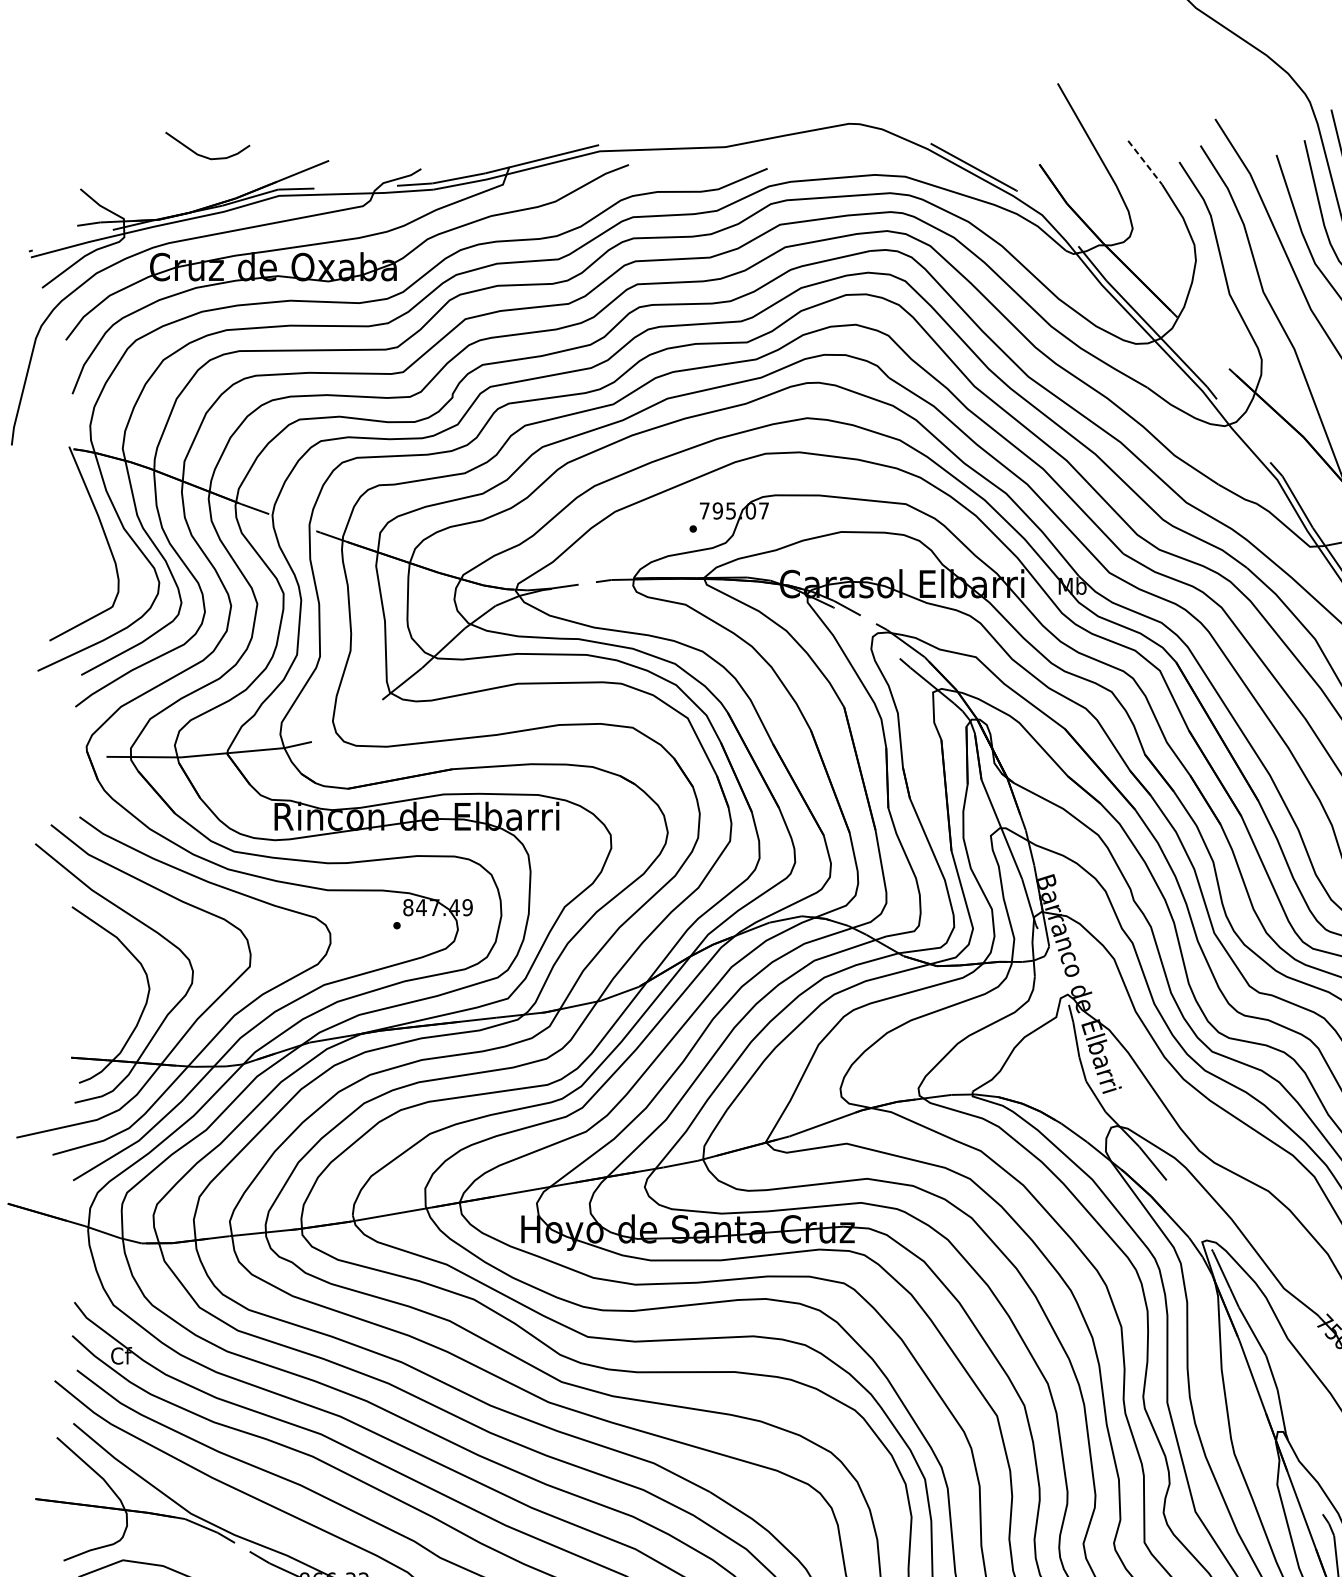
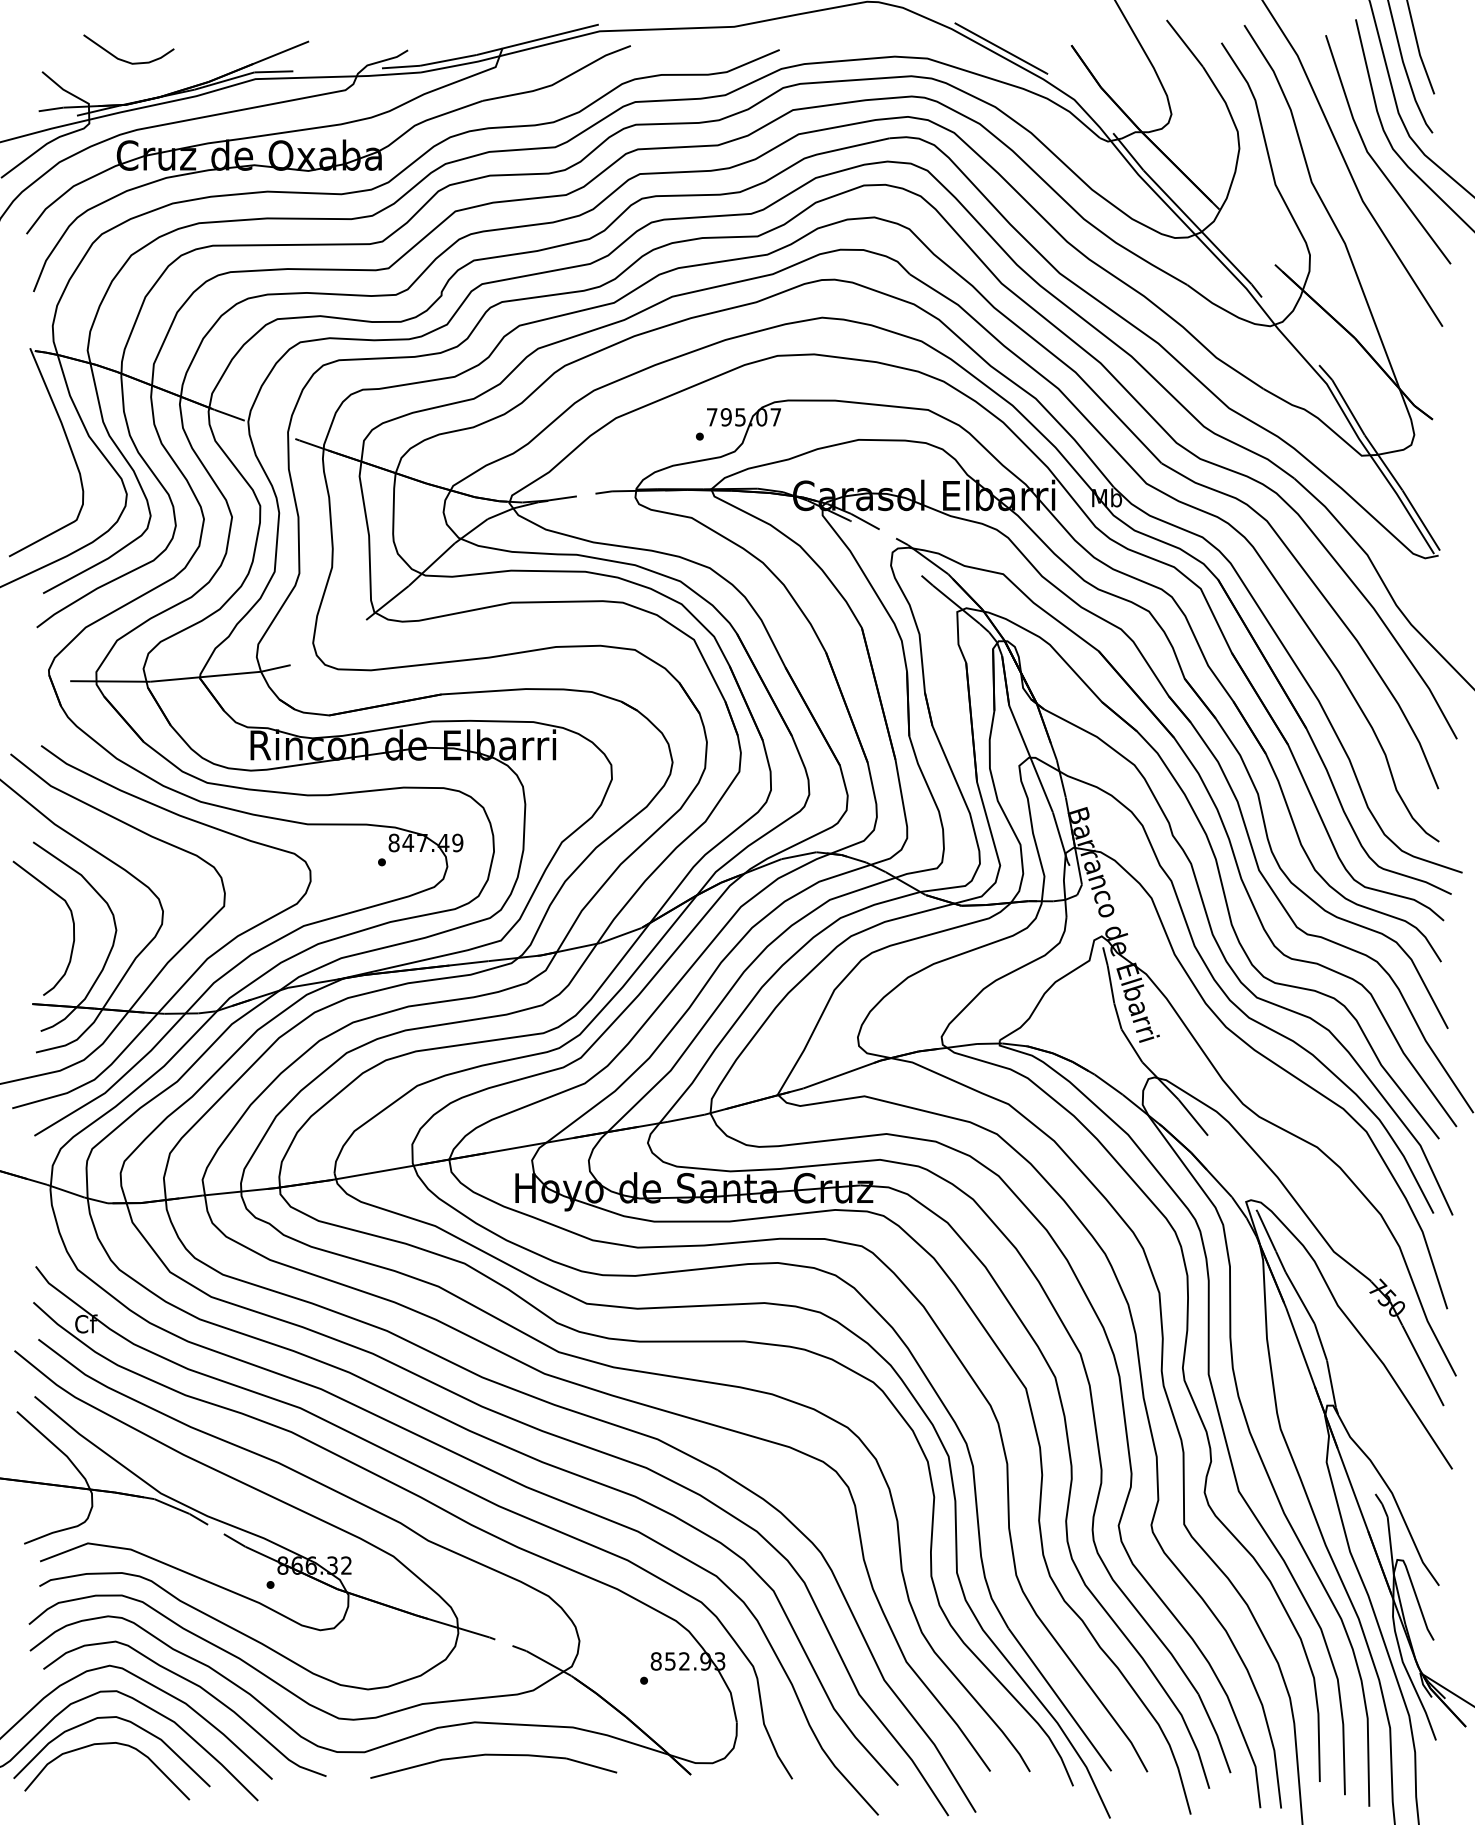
curve: (202, 155) -> (123, 59), moved
line: (1144, 162) -> (1184, 43), dashed -> solid
curve: (107, 978) -> (71, 918), added

